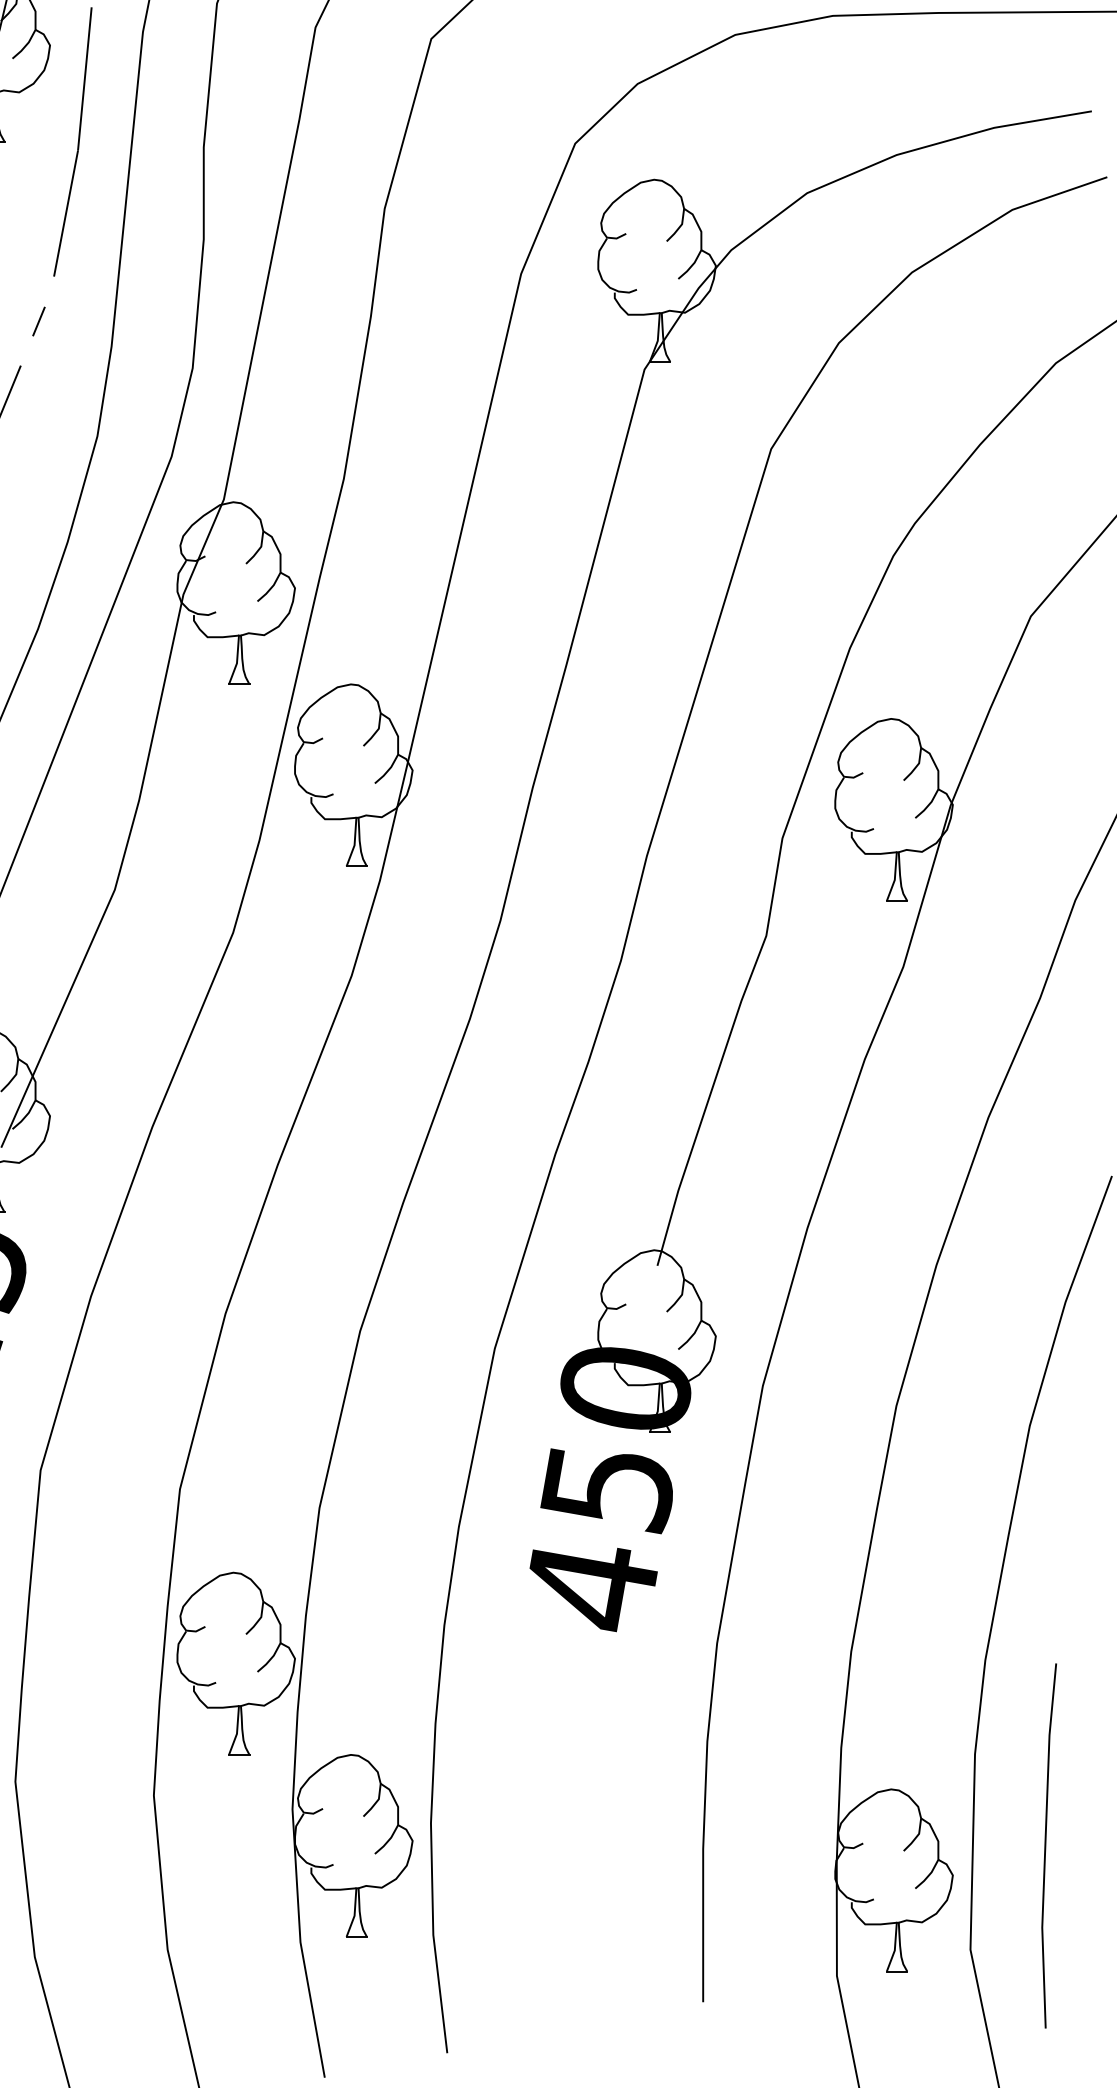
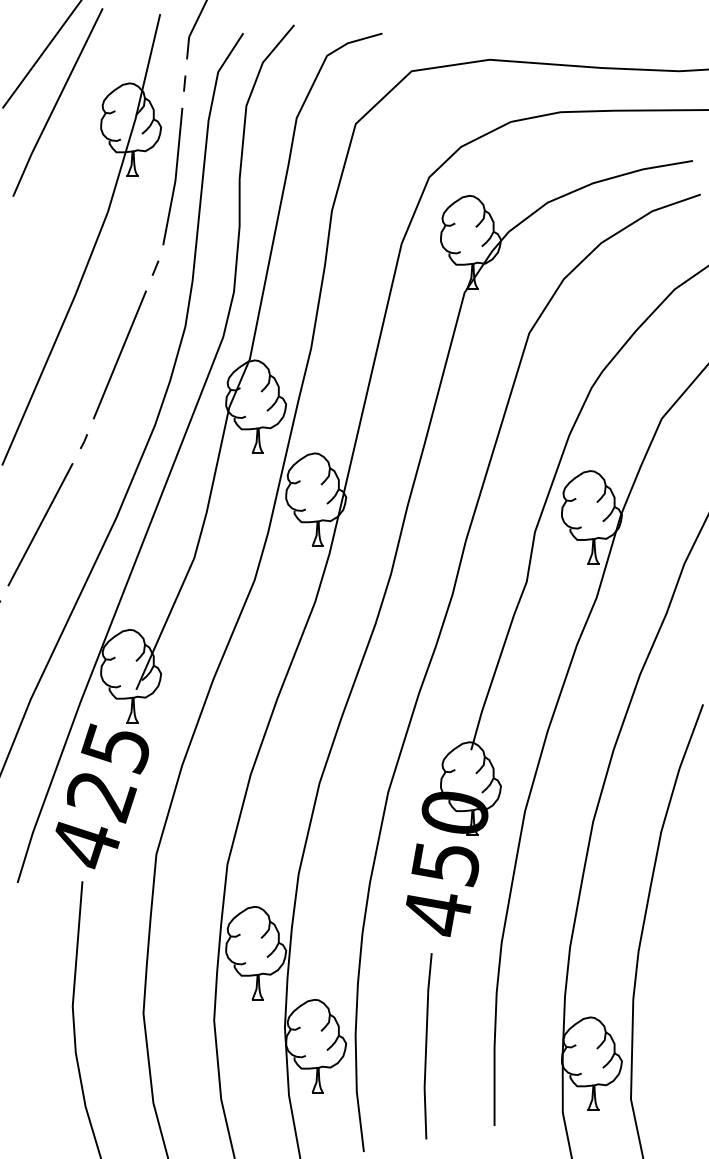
line: (1047, 1846) -> (427, 1046), moved

